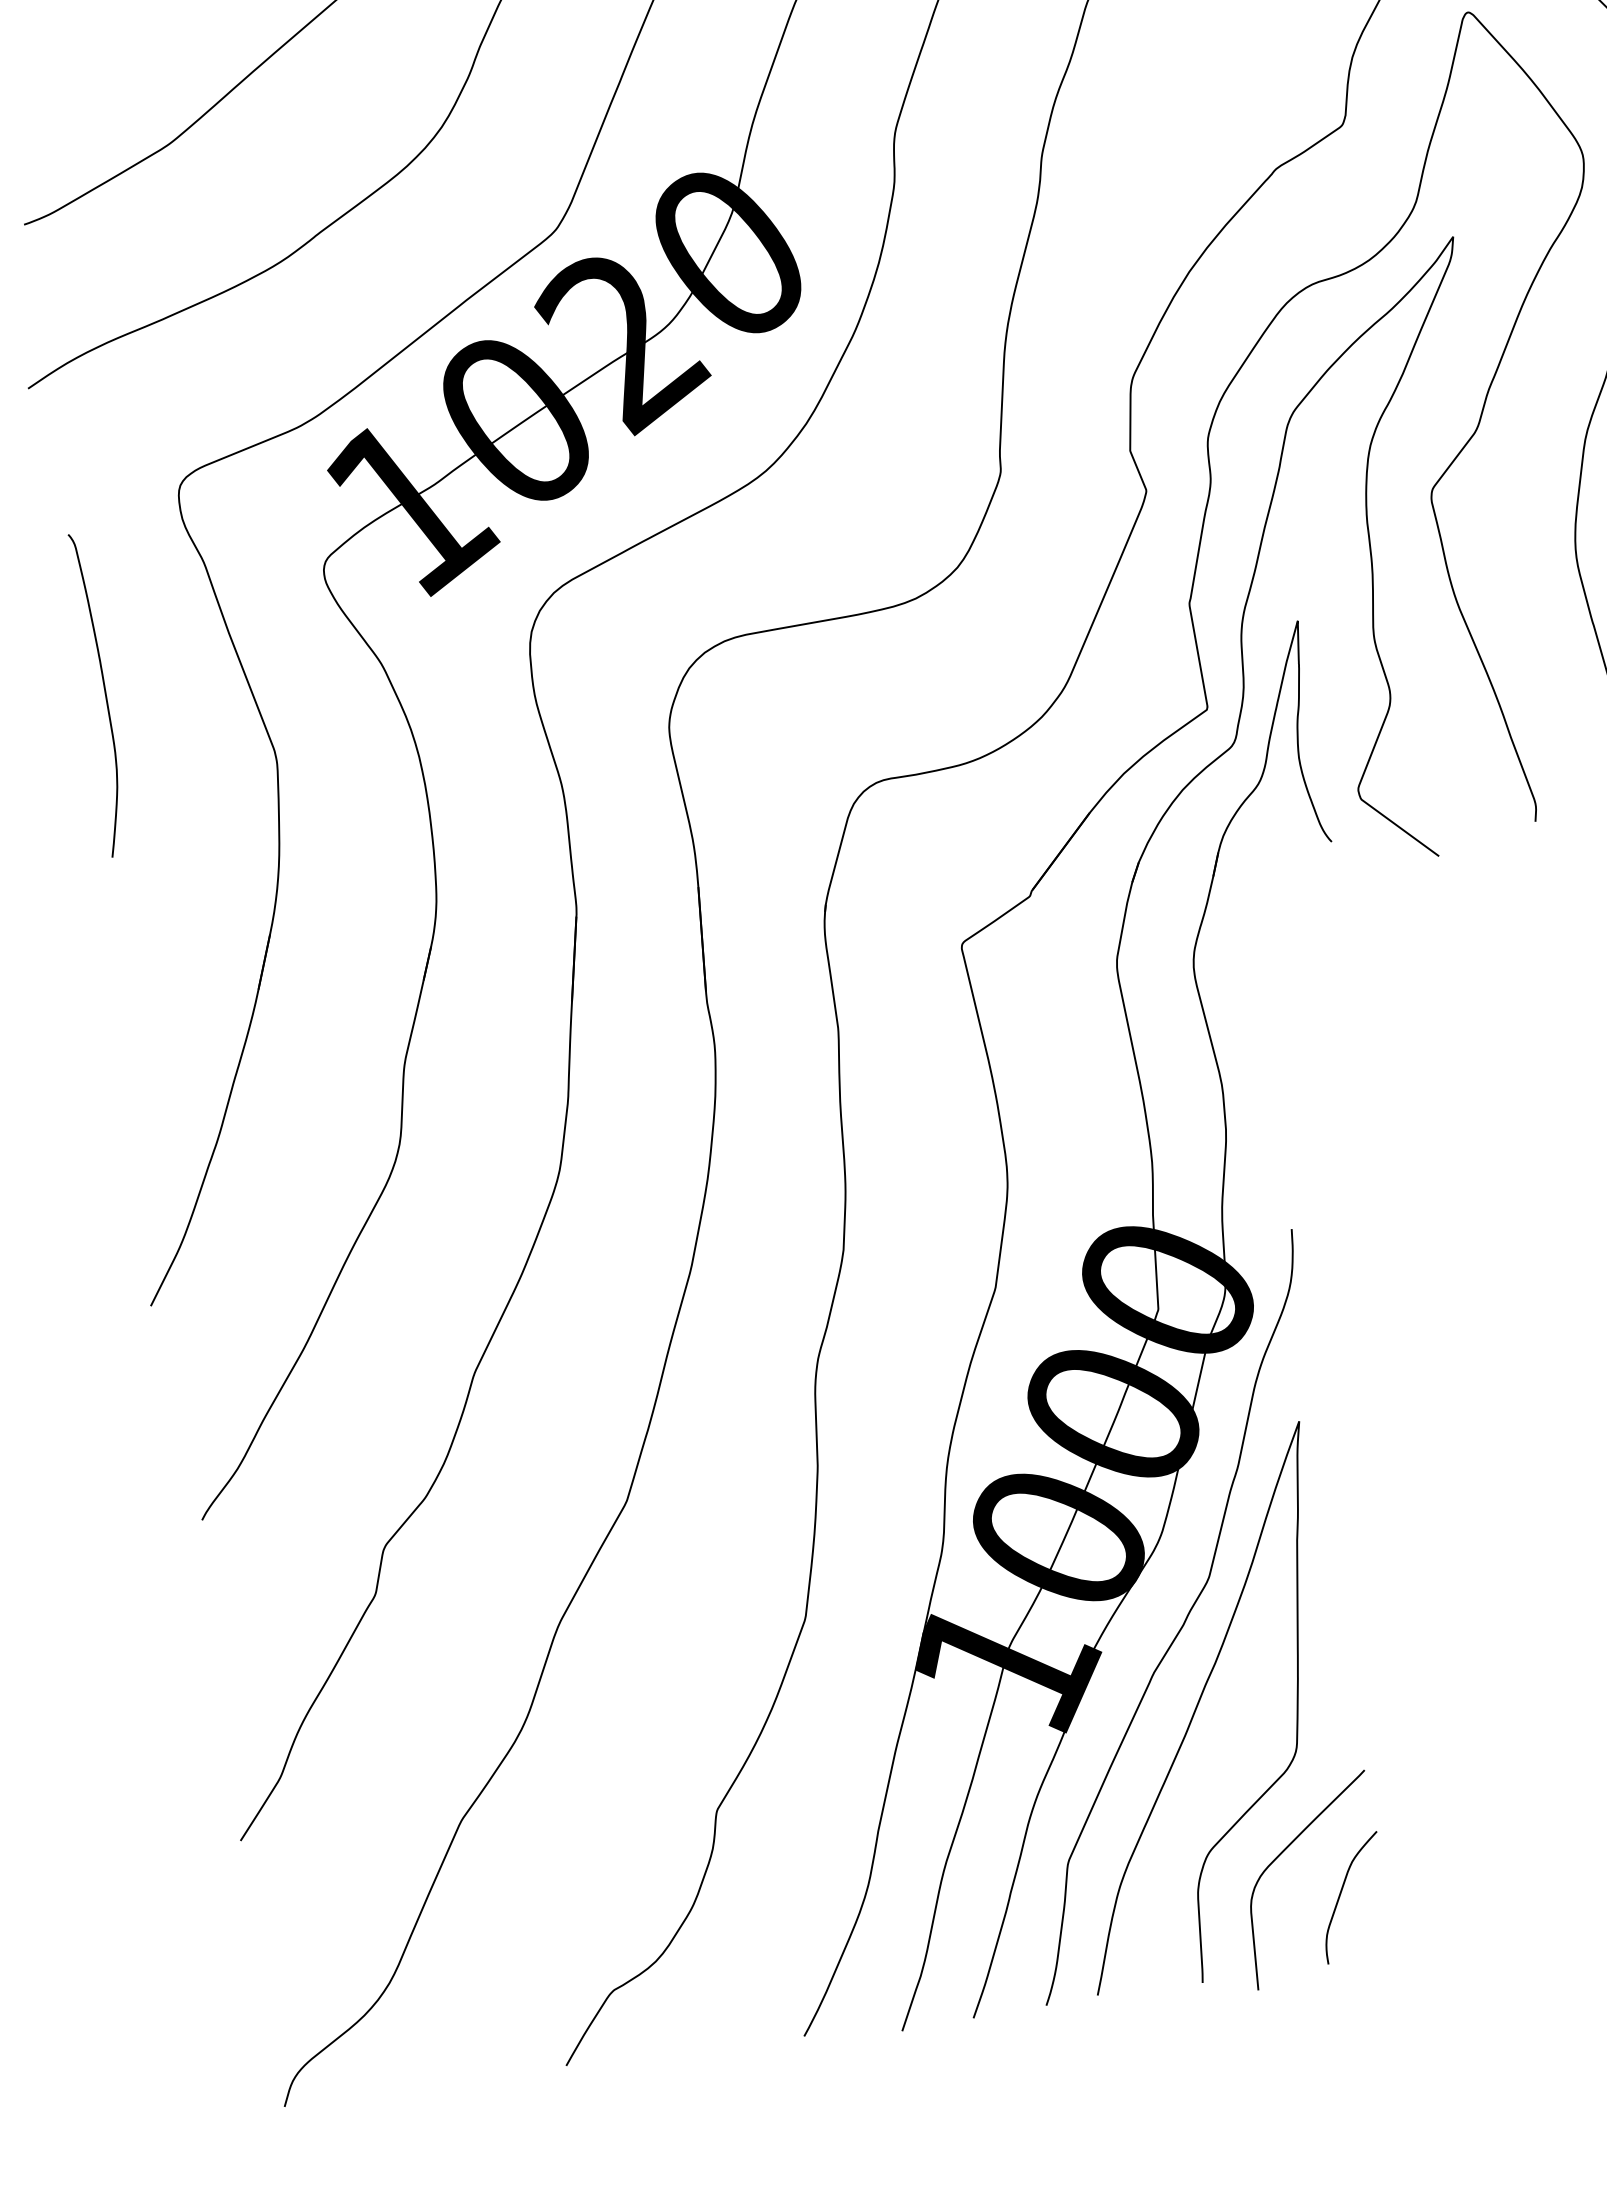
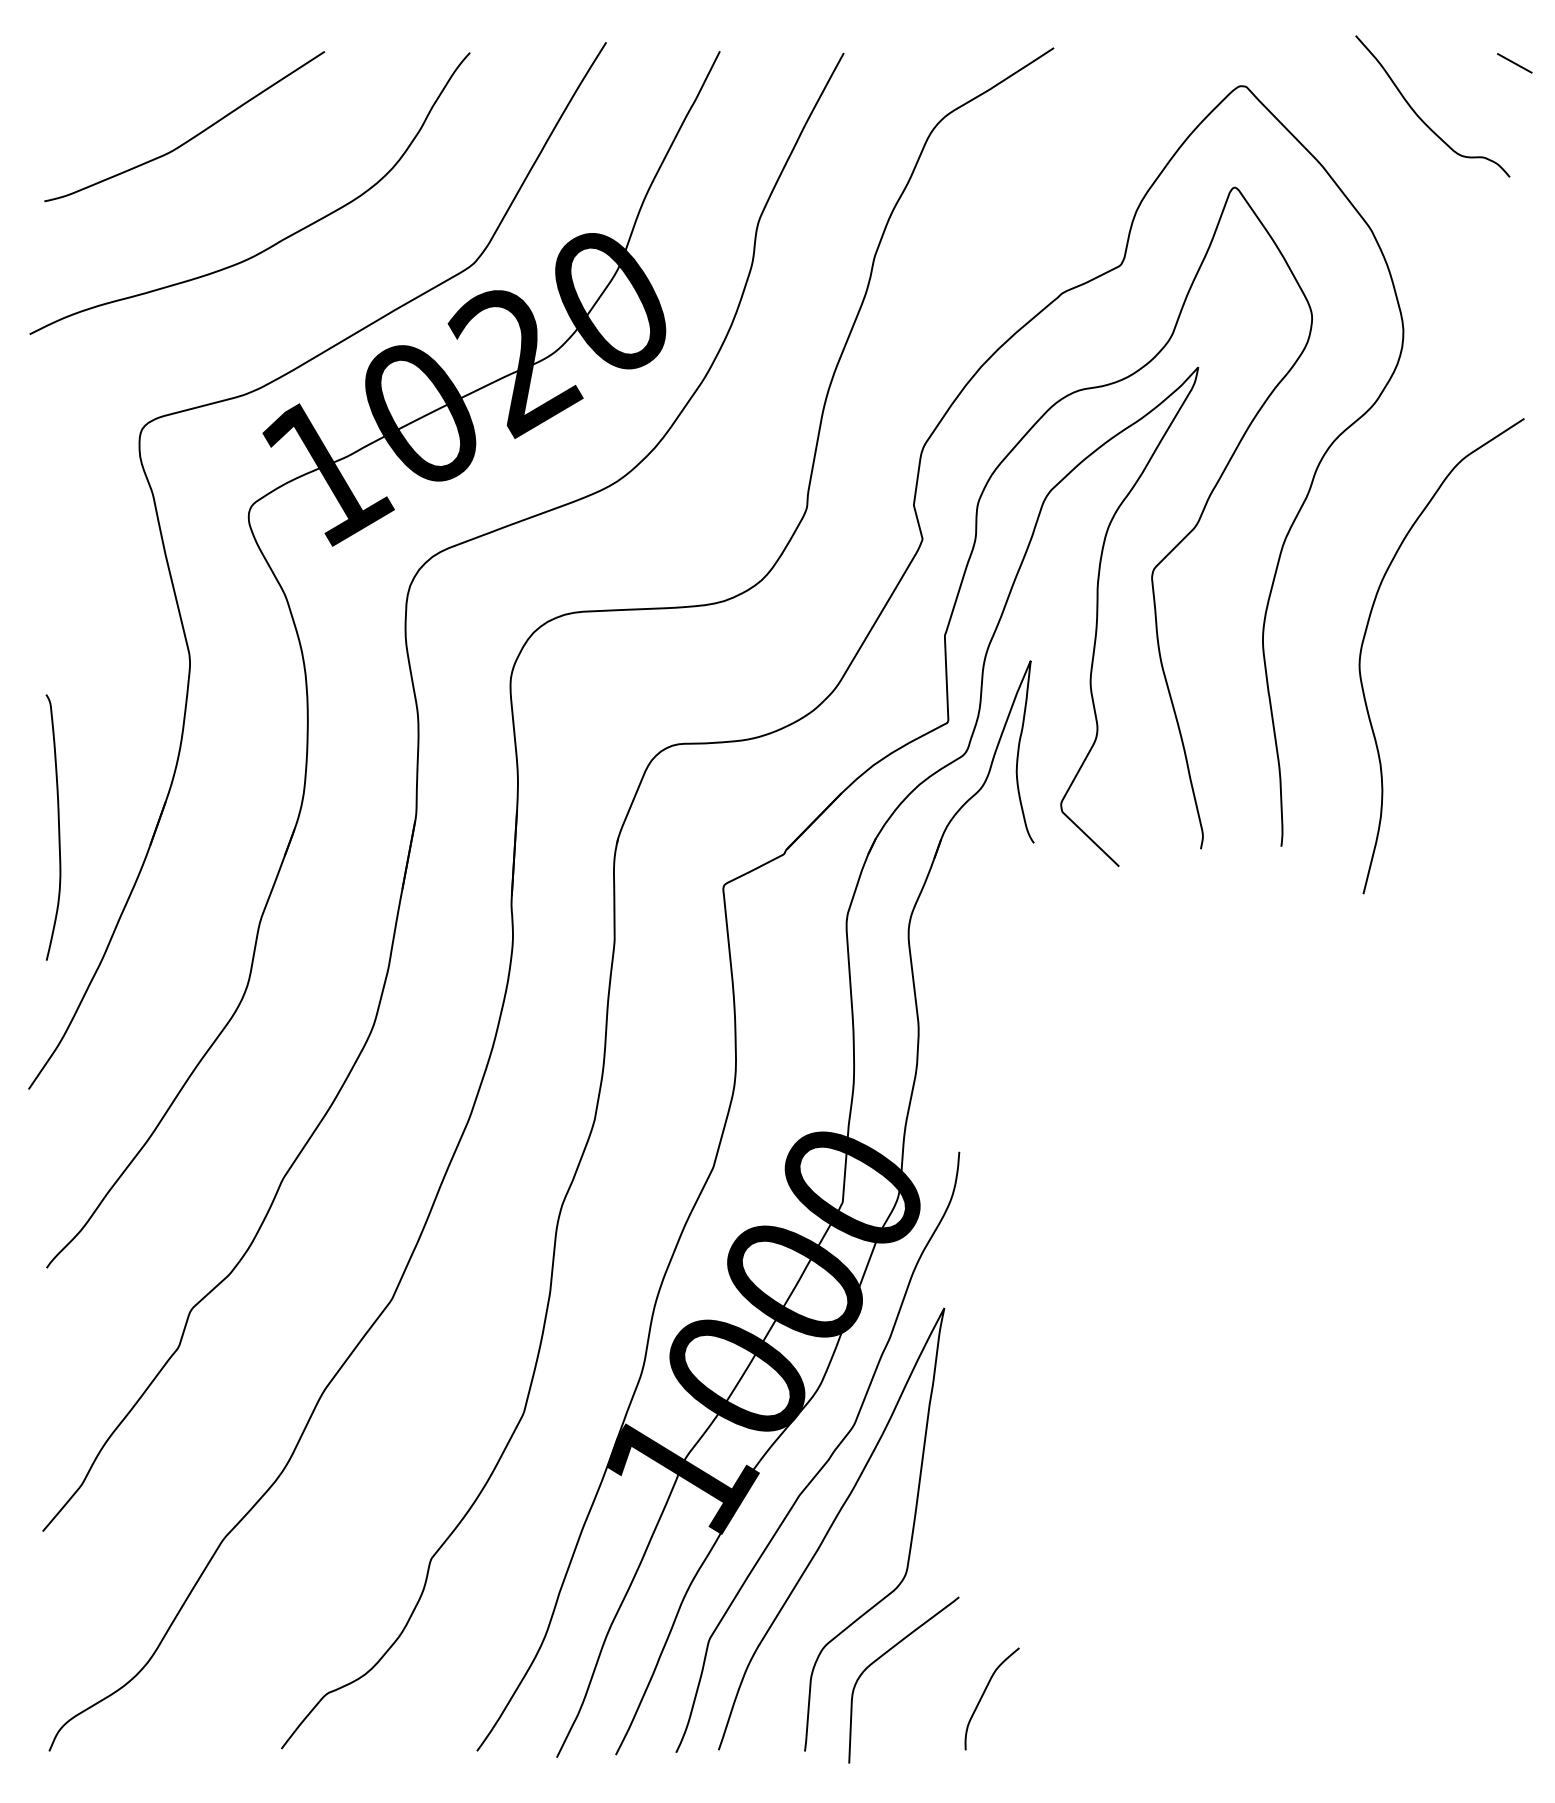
curve: (104, 693) -> (58, 827), moved
curve: (1341, 1894) -> (983, 1695), moved

